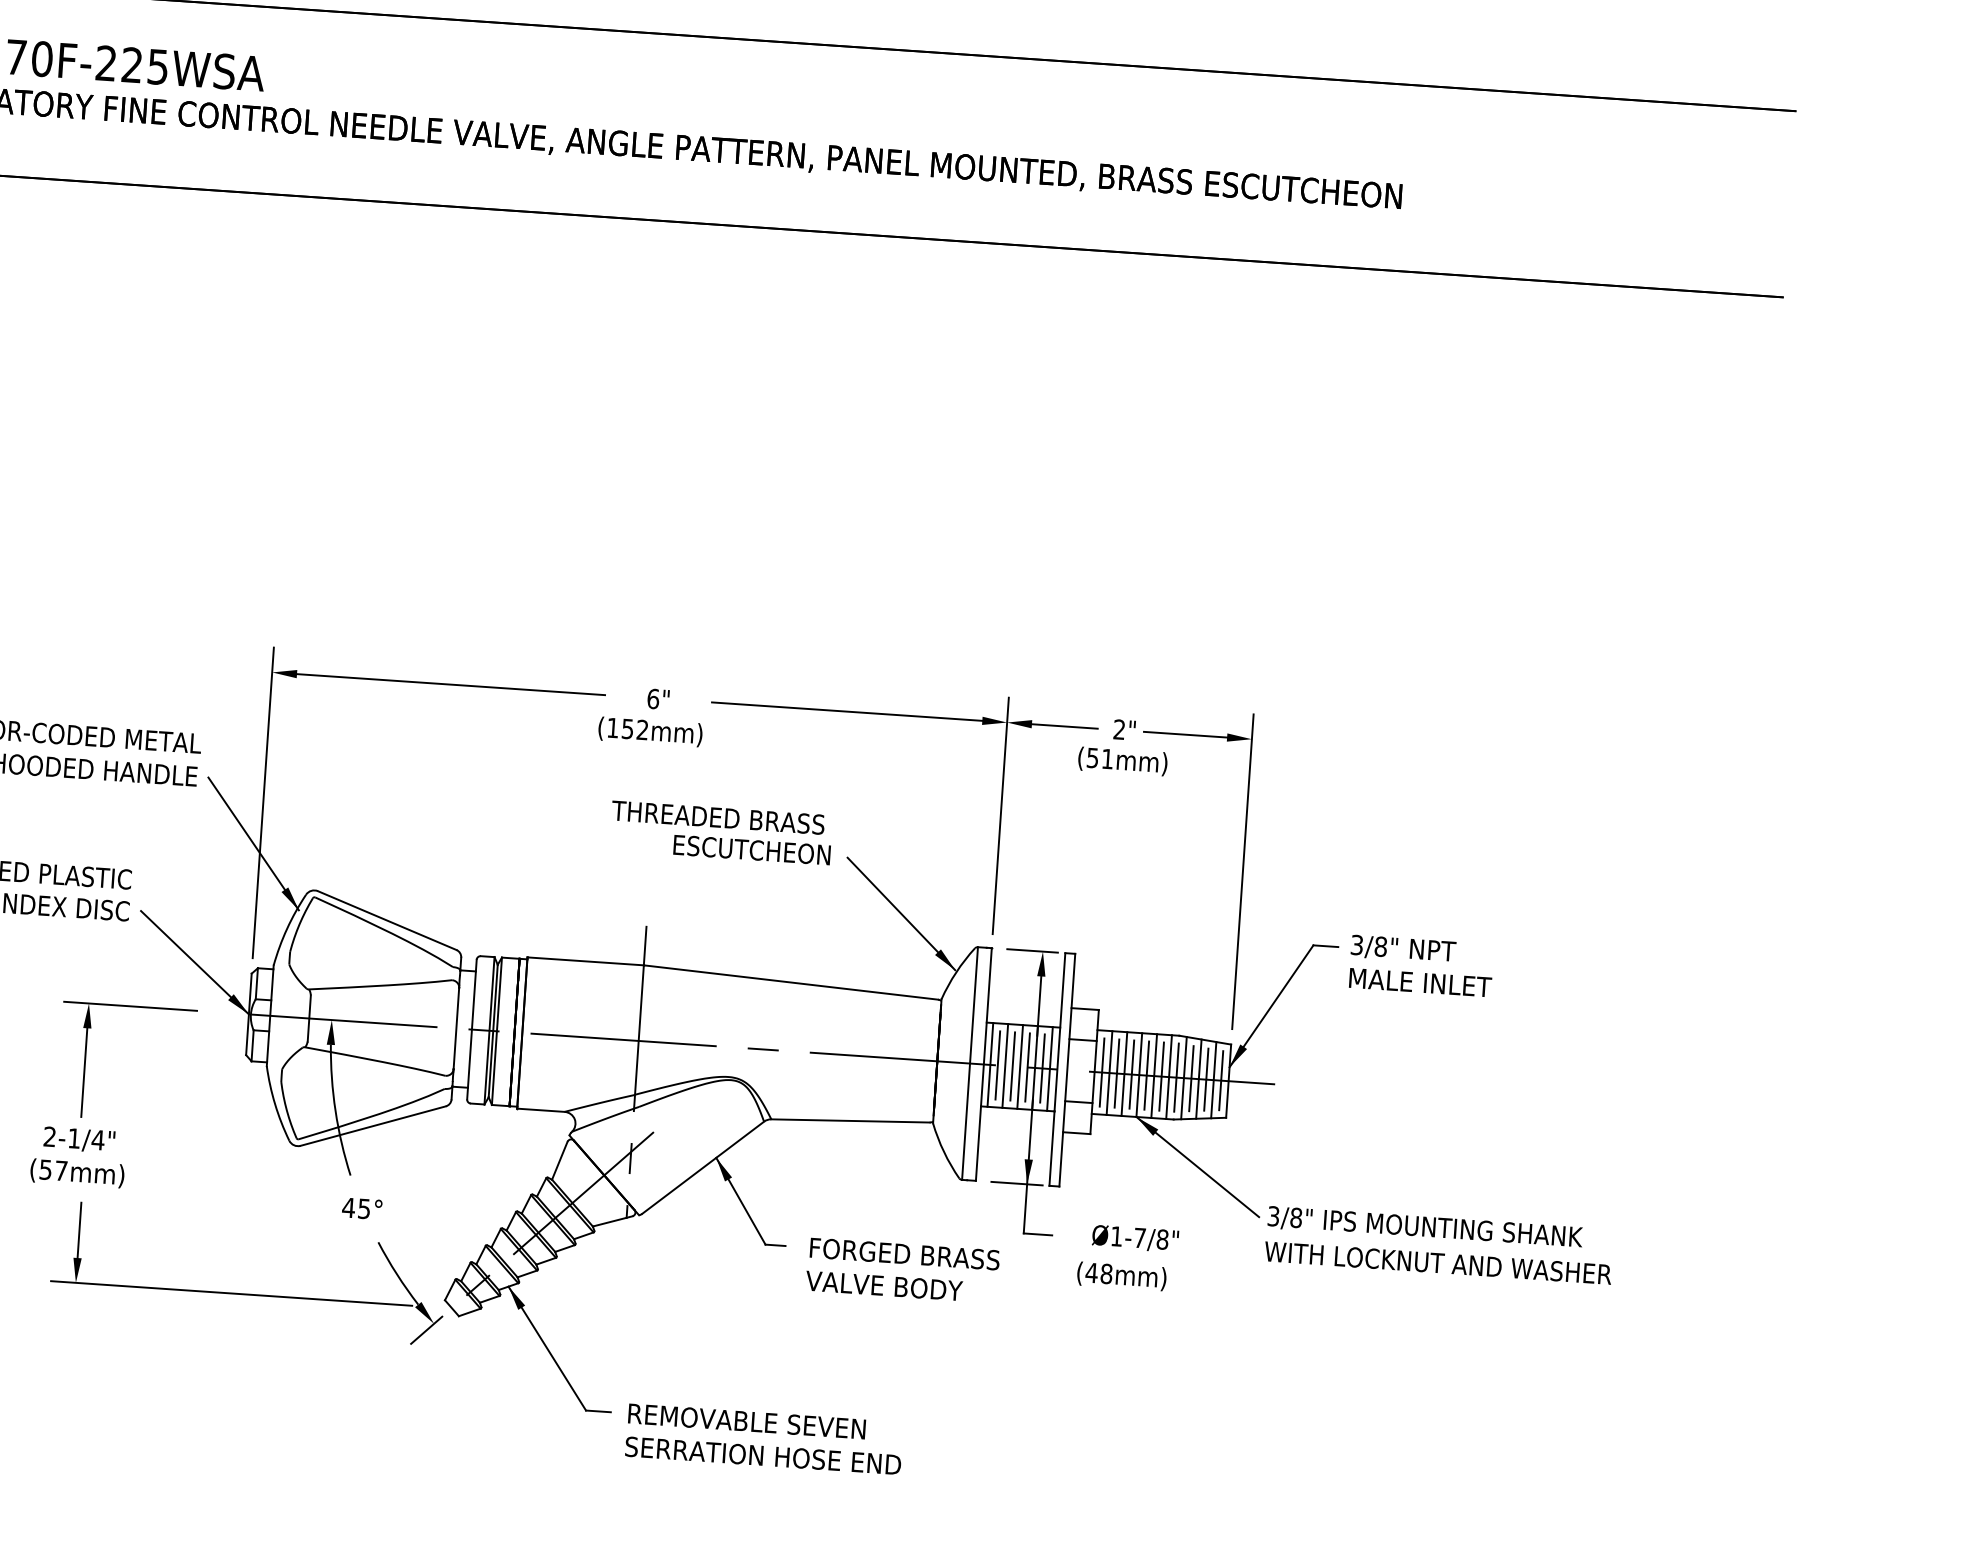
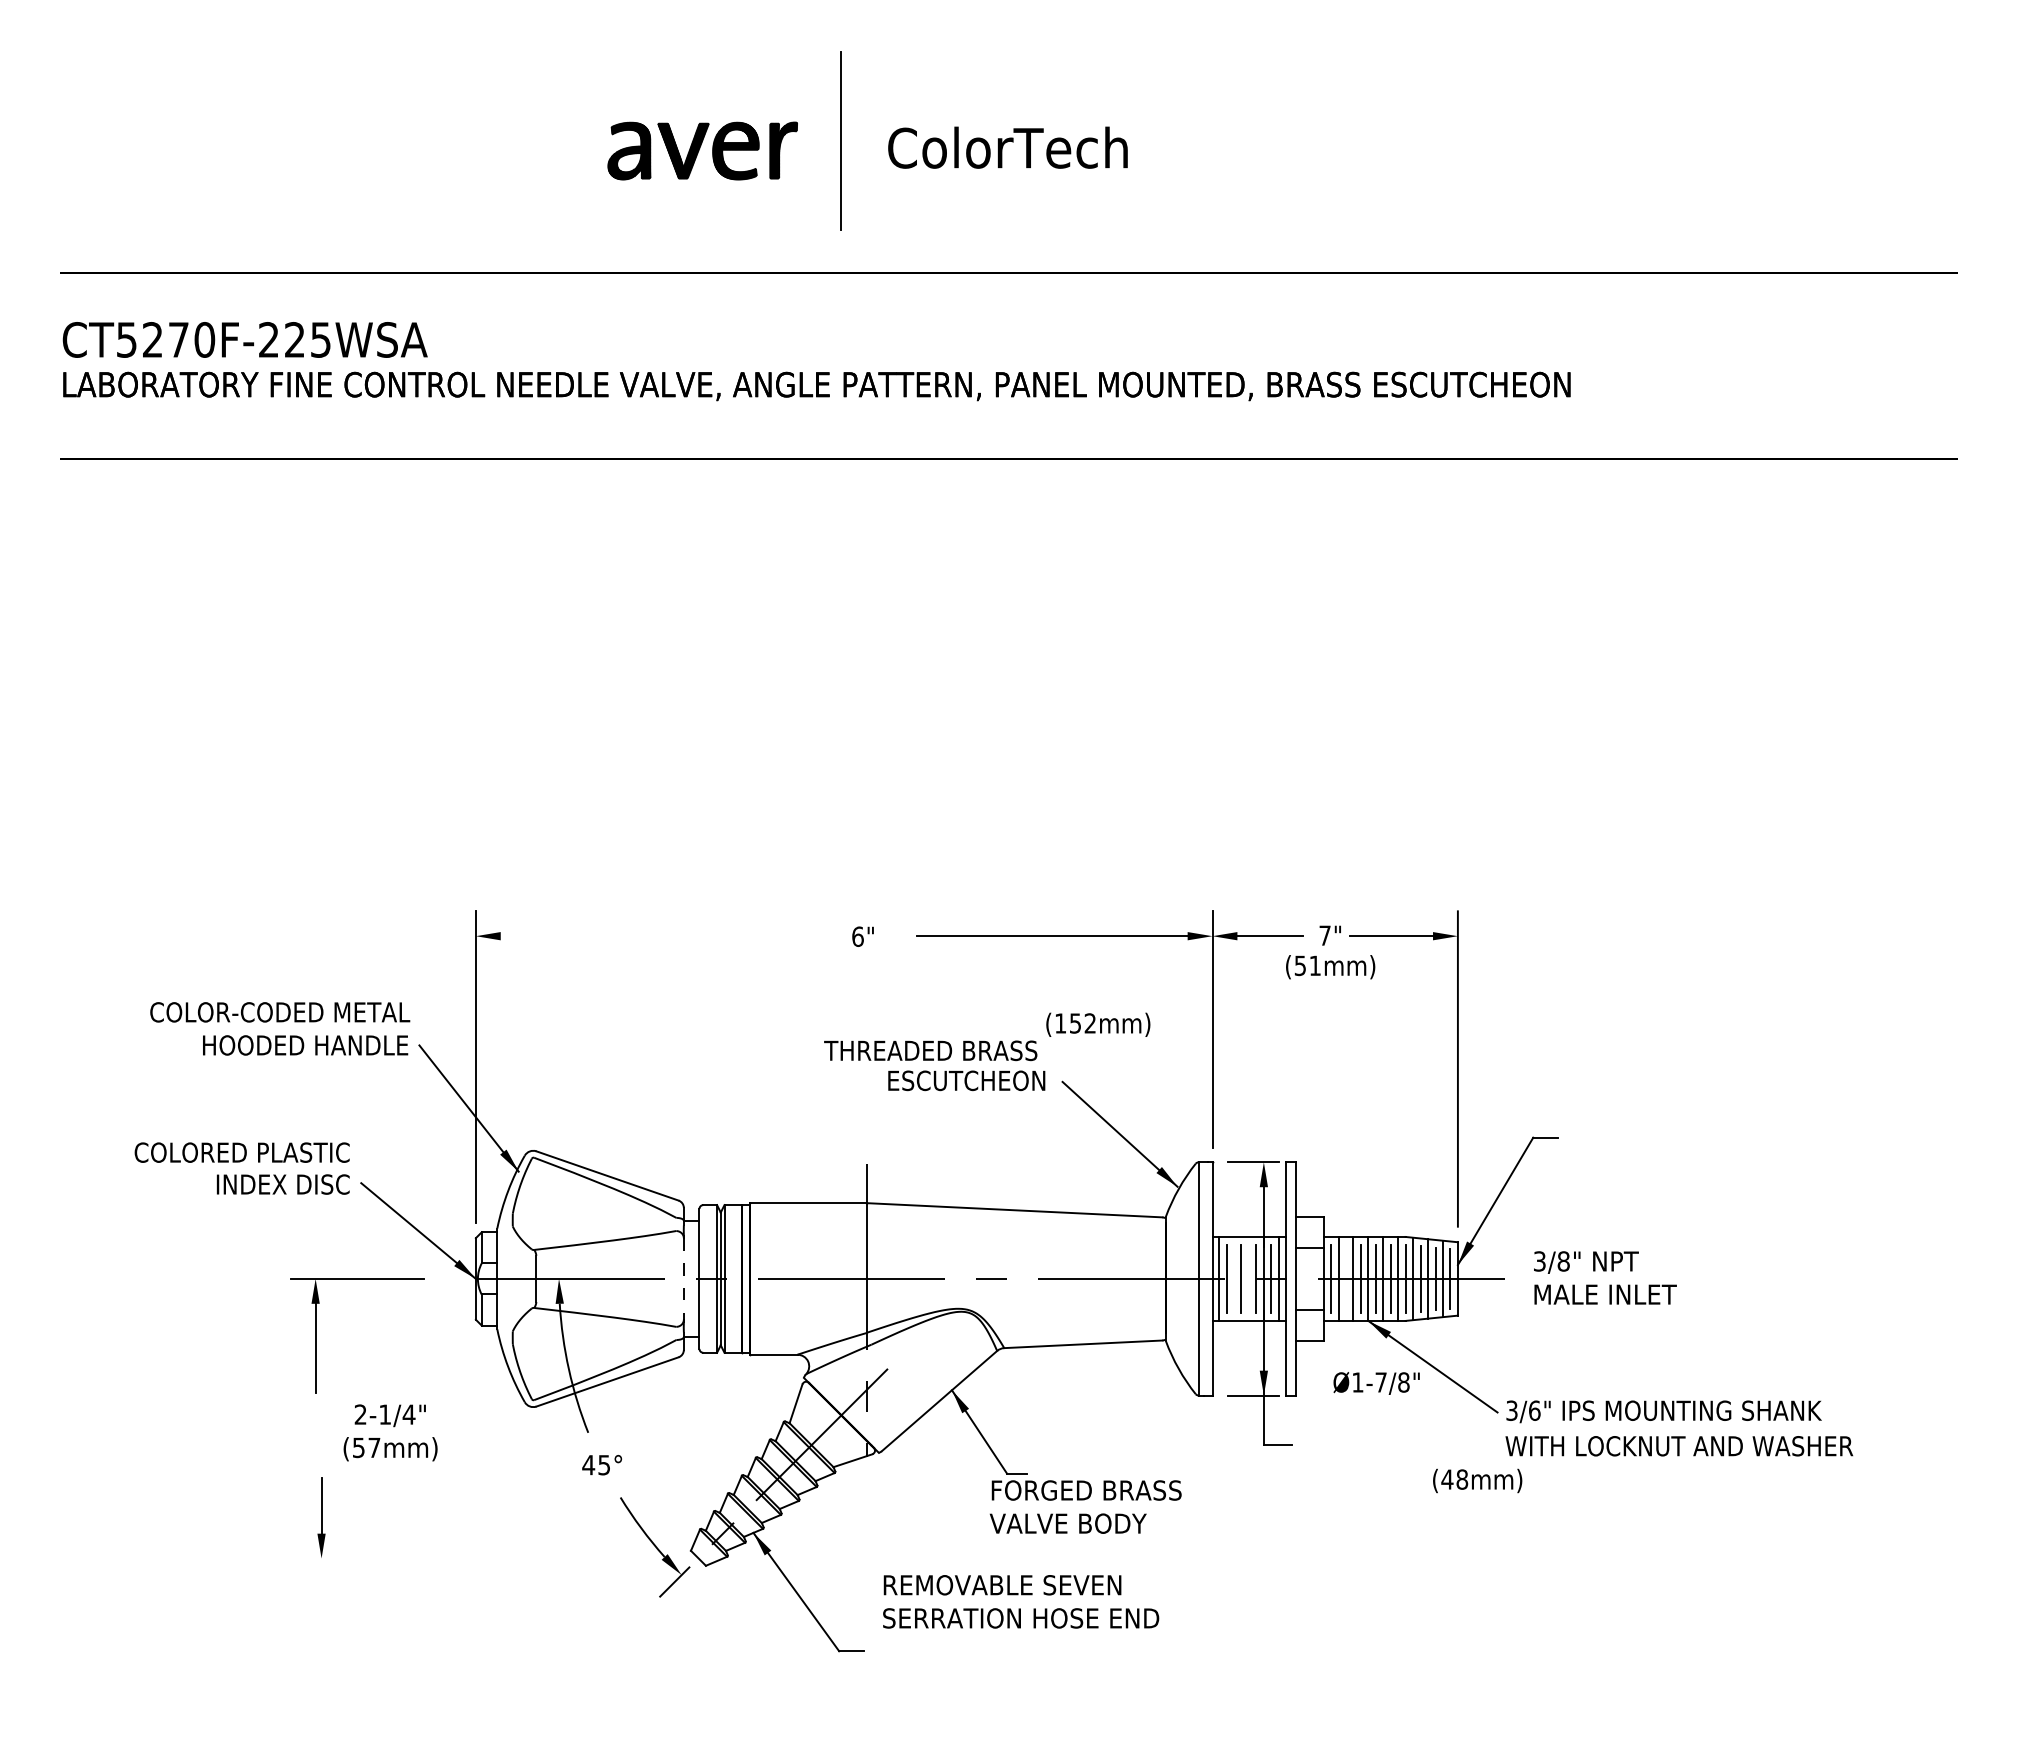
line: (450, 684) -> (654, 936), removed
text: (1118, 729) -> (1324, 935), 2" -> 7"
text: (650, 731) -> (1098, 1024), moved
text: (1421, 965) -> (1605, 1277), moved
line: (456, 1028) -> (683, 1278), solid -> dashed
line: (1005, 1065) -> (1234, 1278), removed
line: (1019, 1066) -> (1248, 1278), removed
line: (1116, 1073) -> (1345, 1278), removed
text: (78, 1156) -> (390, 1432), moved
text: (1296, 1217) -> (1534, 1410), 3/8" -> 3/6"
text: (1135, 1238) -> (1376, 1383), moved
text: (902, 1270) -> (1085, 1506), moved
text: (1121, 1275) -> (1477, 1480), moved
line: (231, 1293) -> (477, 1558), removed
text: (764, 1439) -> (1021, 1601), moved

